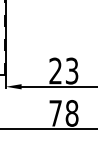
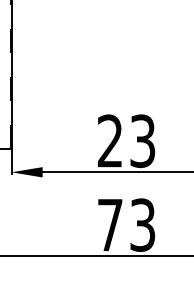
text: (71, 113) -> (141, 225), 78 -> 73

